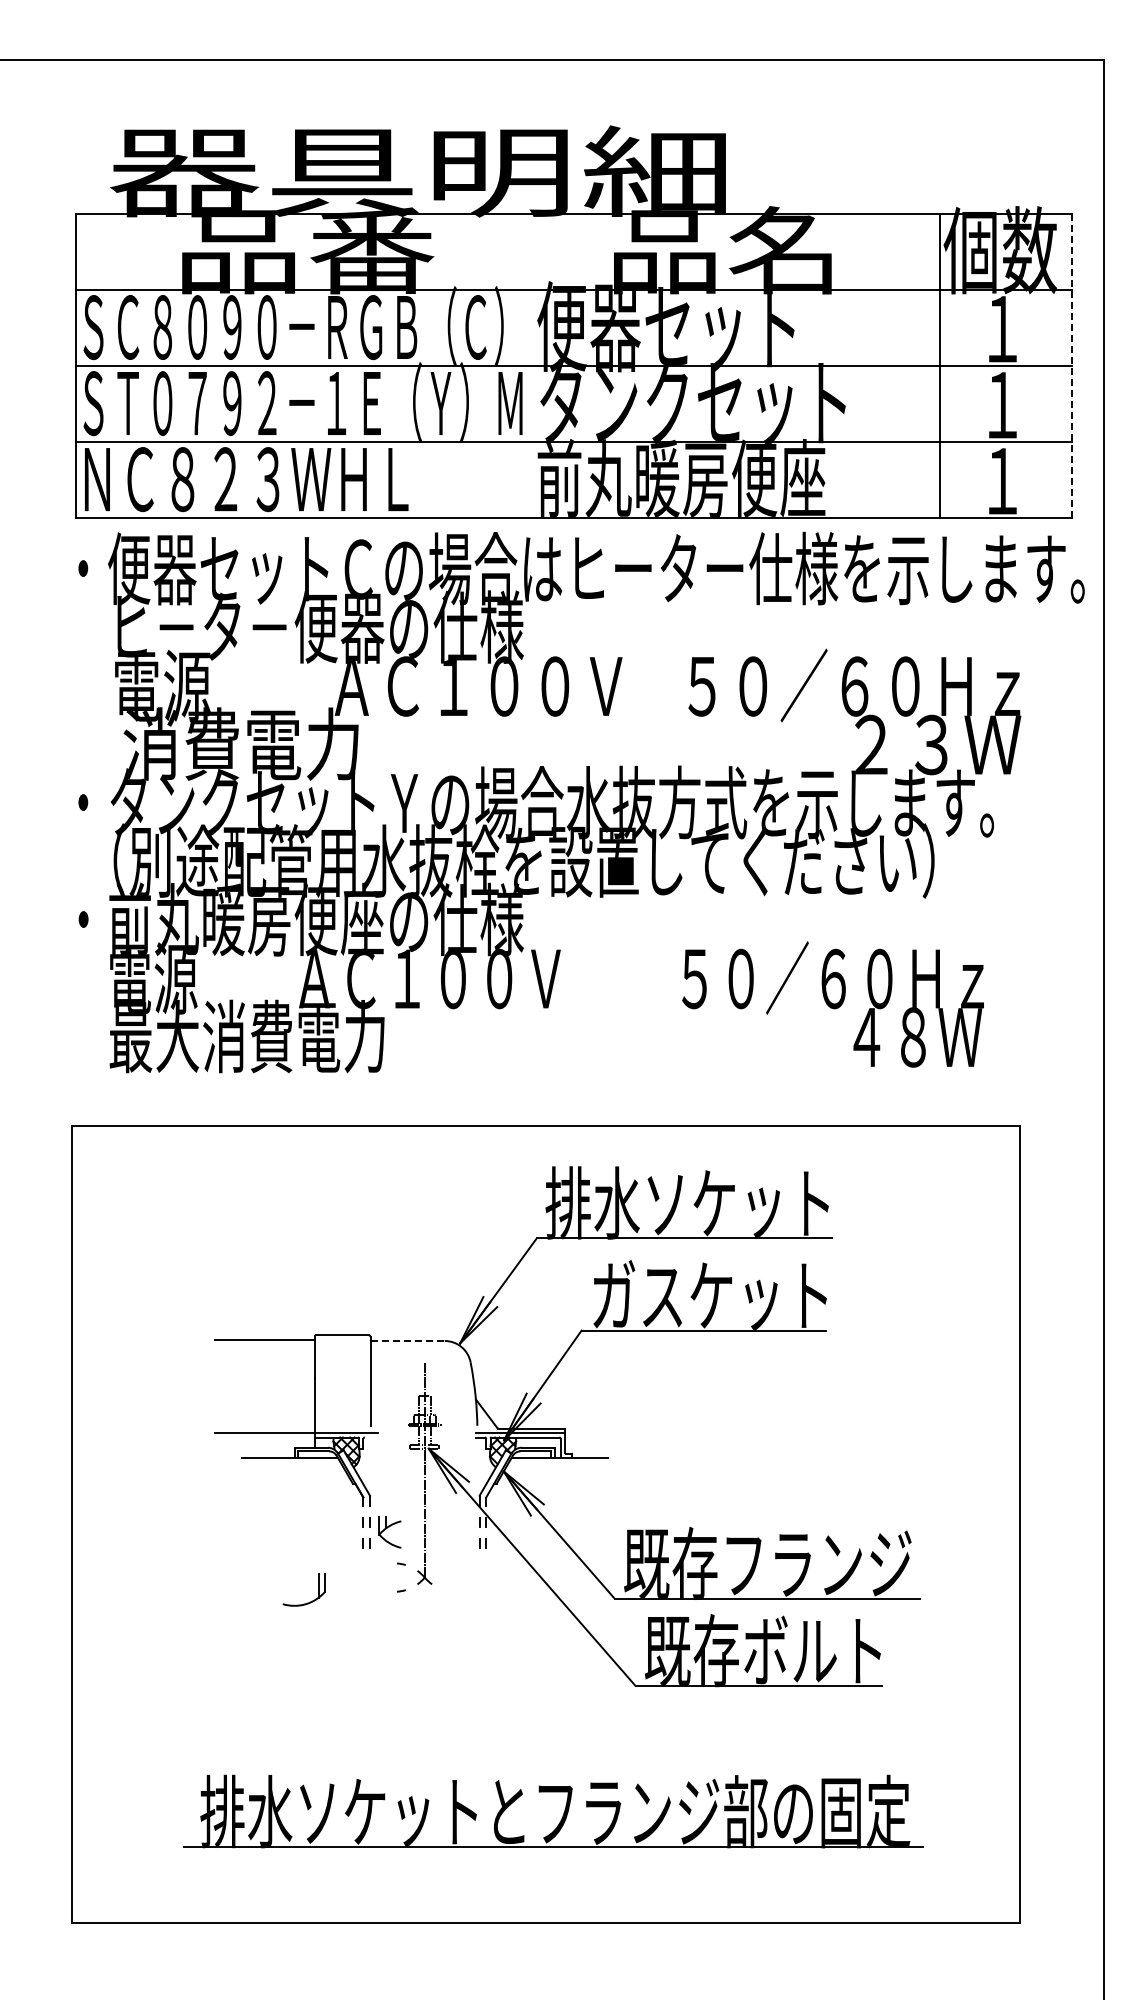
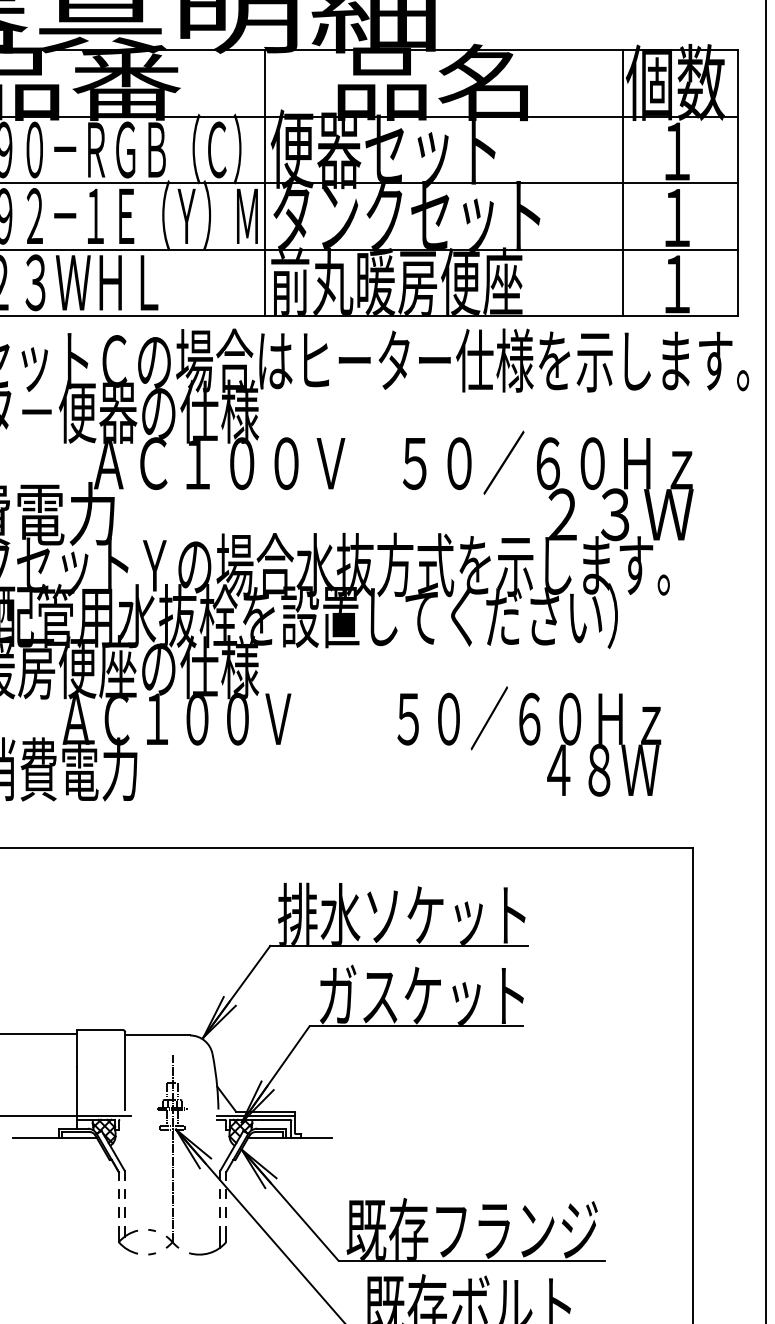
line: (530, 365) -> (264, 183), added
line: (1071, 365) -> (737, 183), dashed -> solid
line: (408, 1340) -> (158, 1035), dashed -> solid
part: (389, 1532) -> (127, 1240), moved
part: (307, 1602) -> (210, 1251), moved

